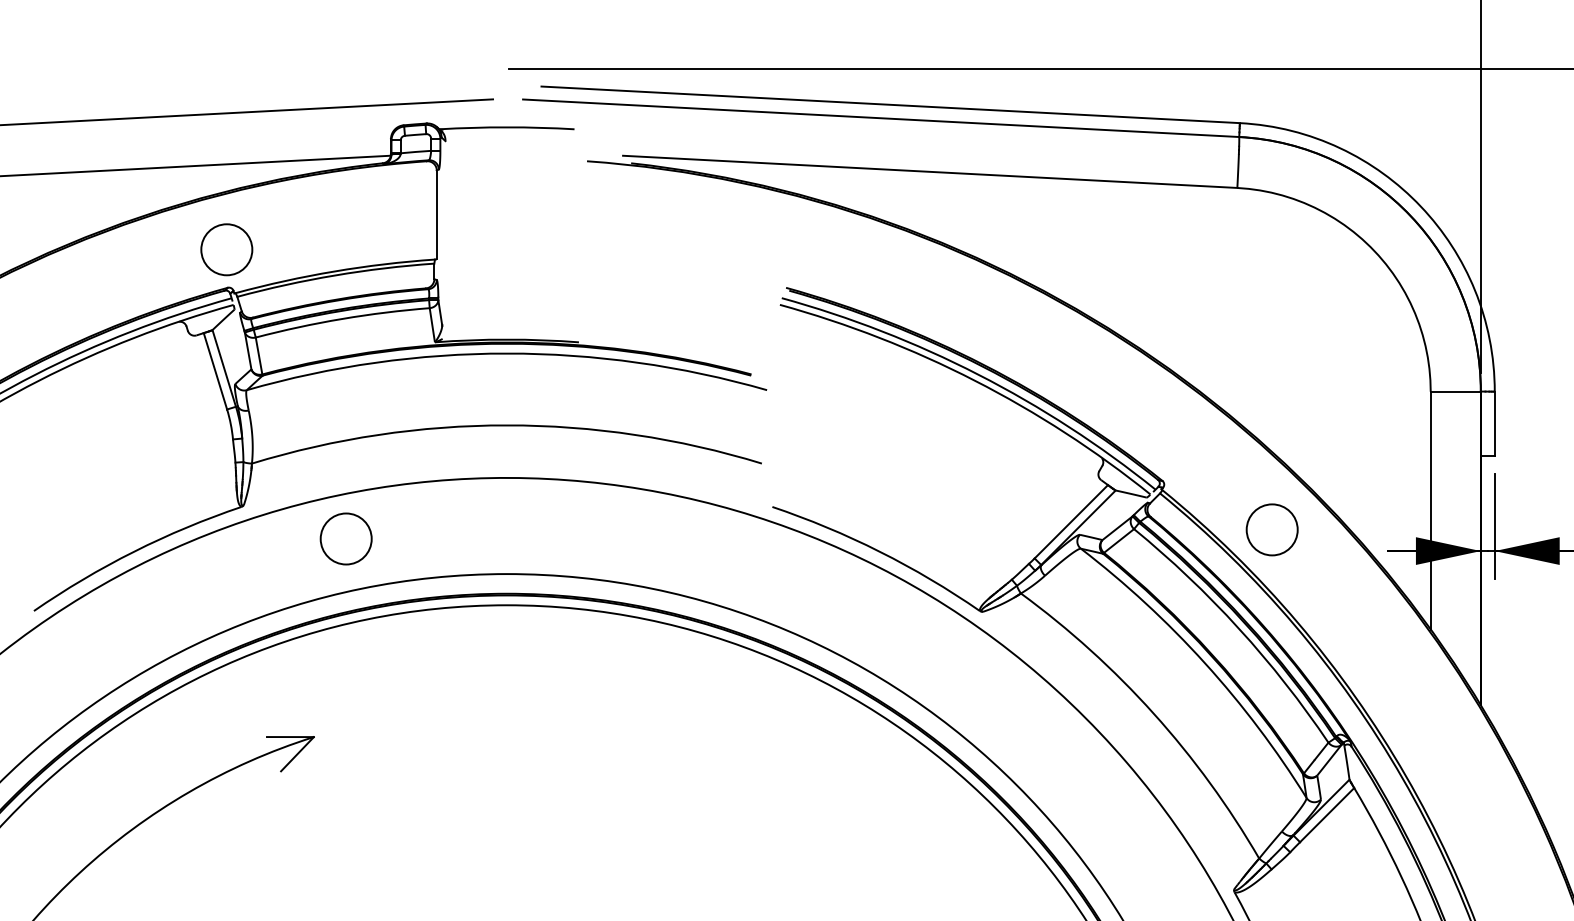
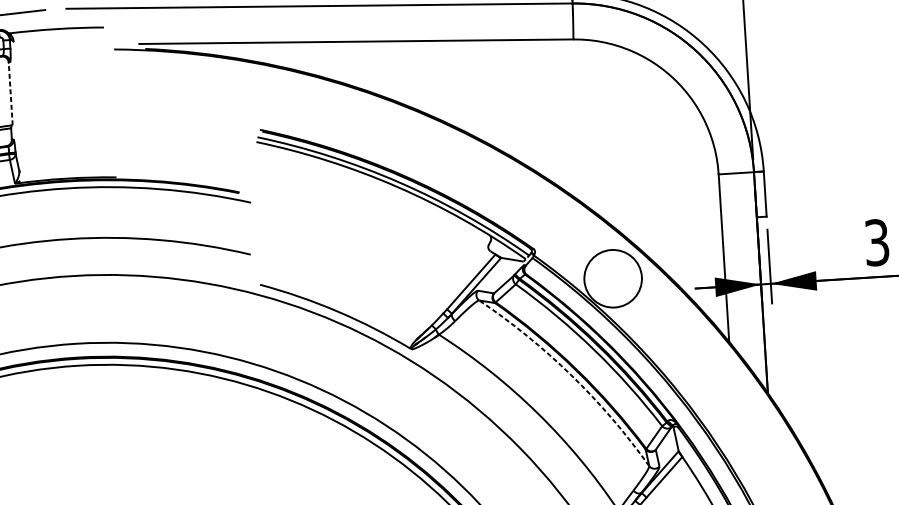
line: (436, 214) -> (10, 93), solid -> dashed
circle: (1271, 529) -> (612, 278), size x1.6
arc: (1204, 663) -> (571, 375), solid -> dashed

